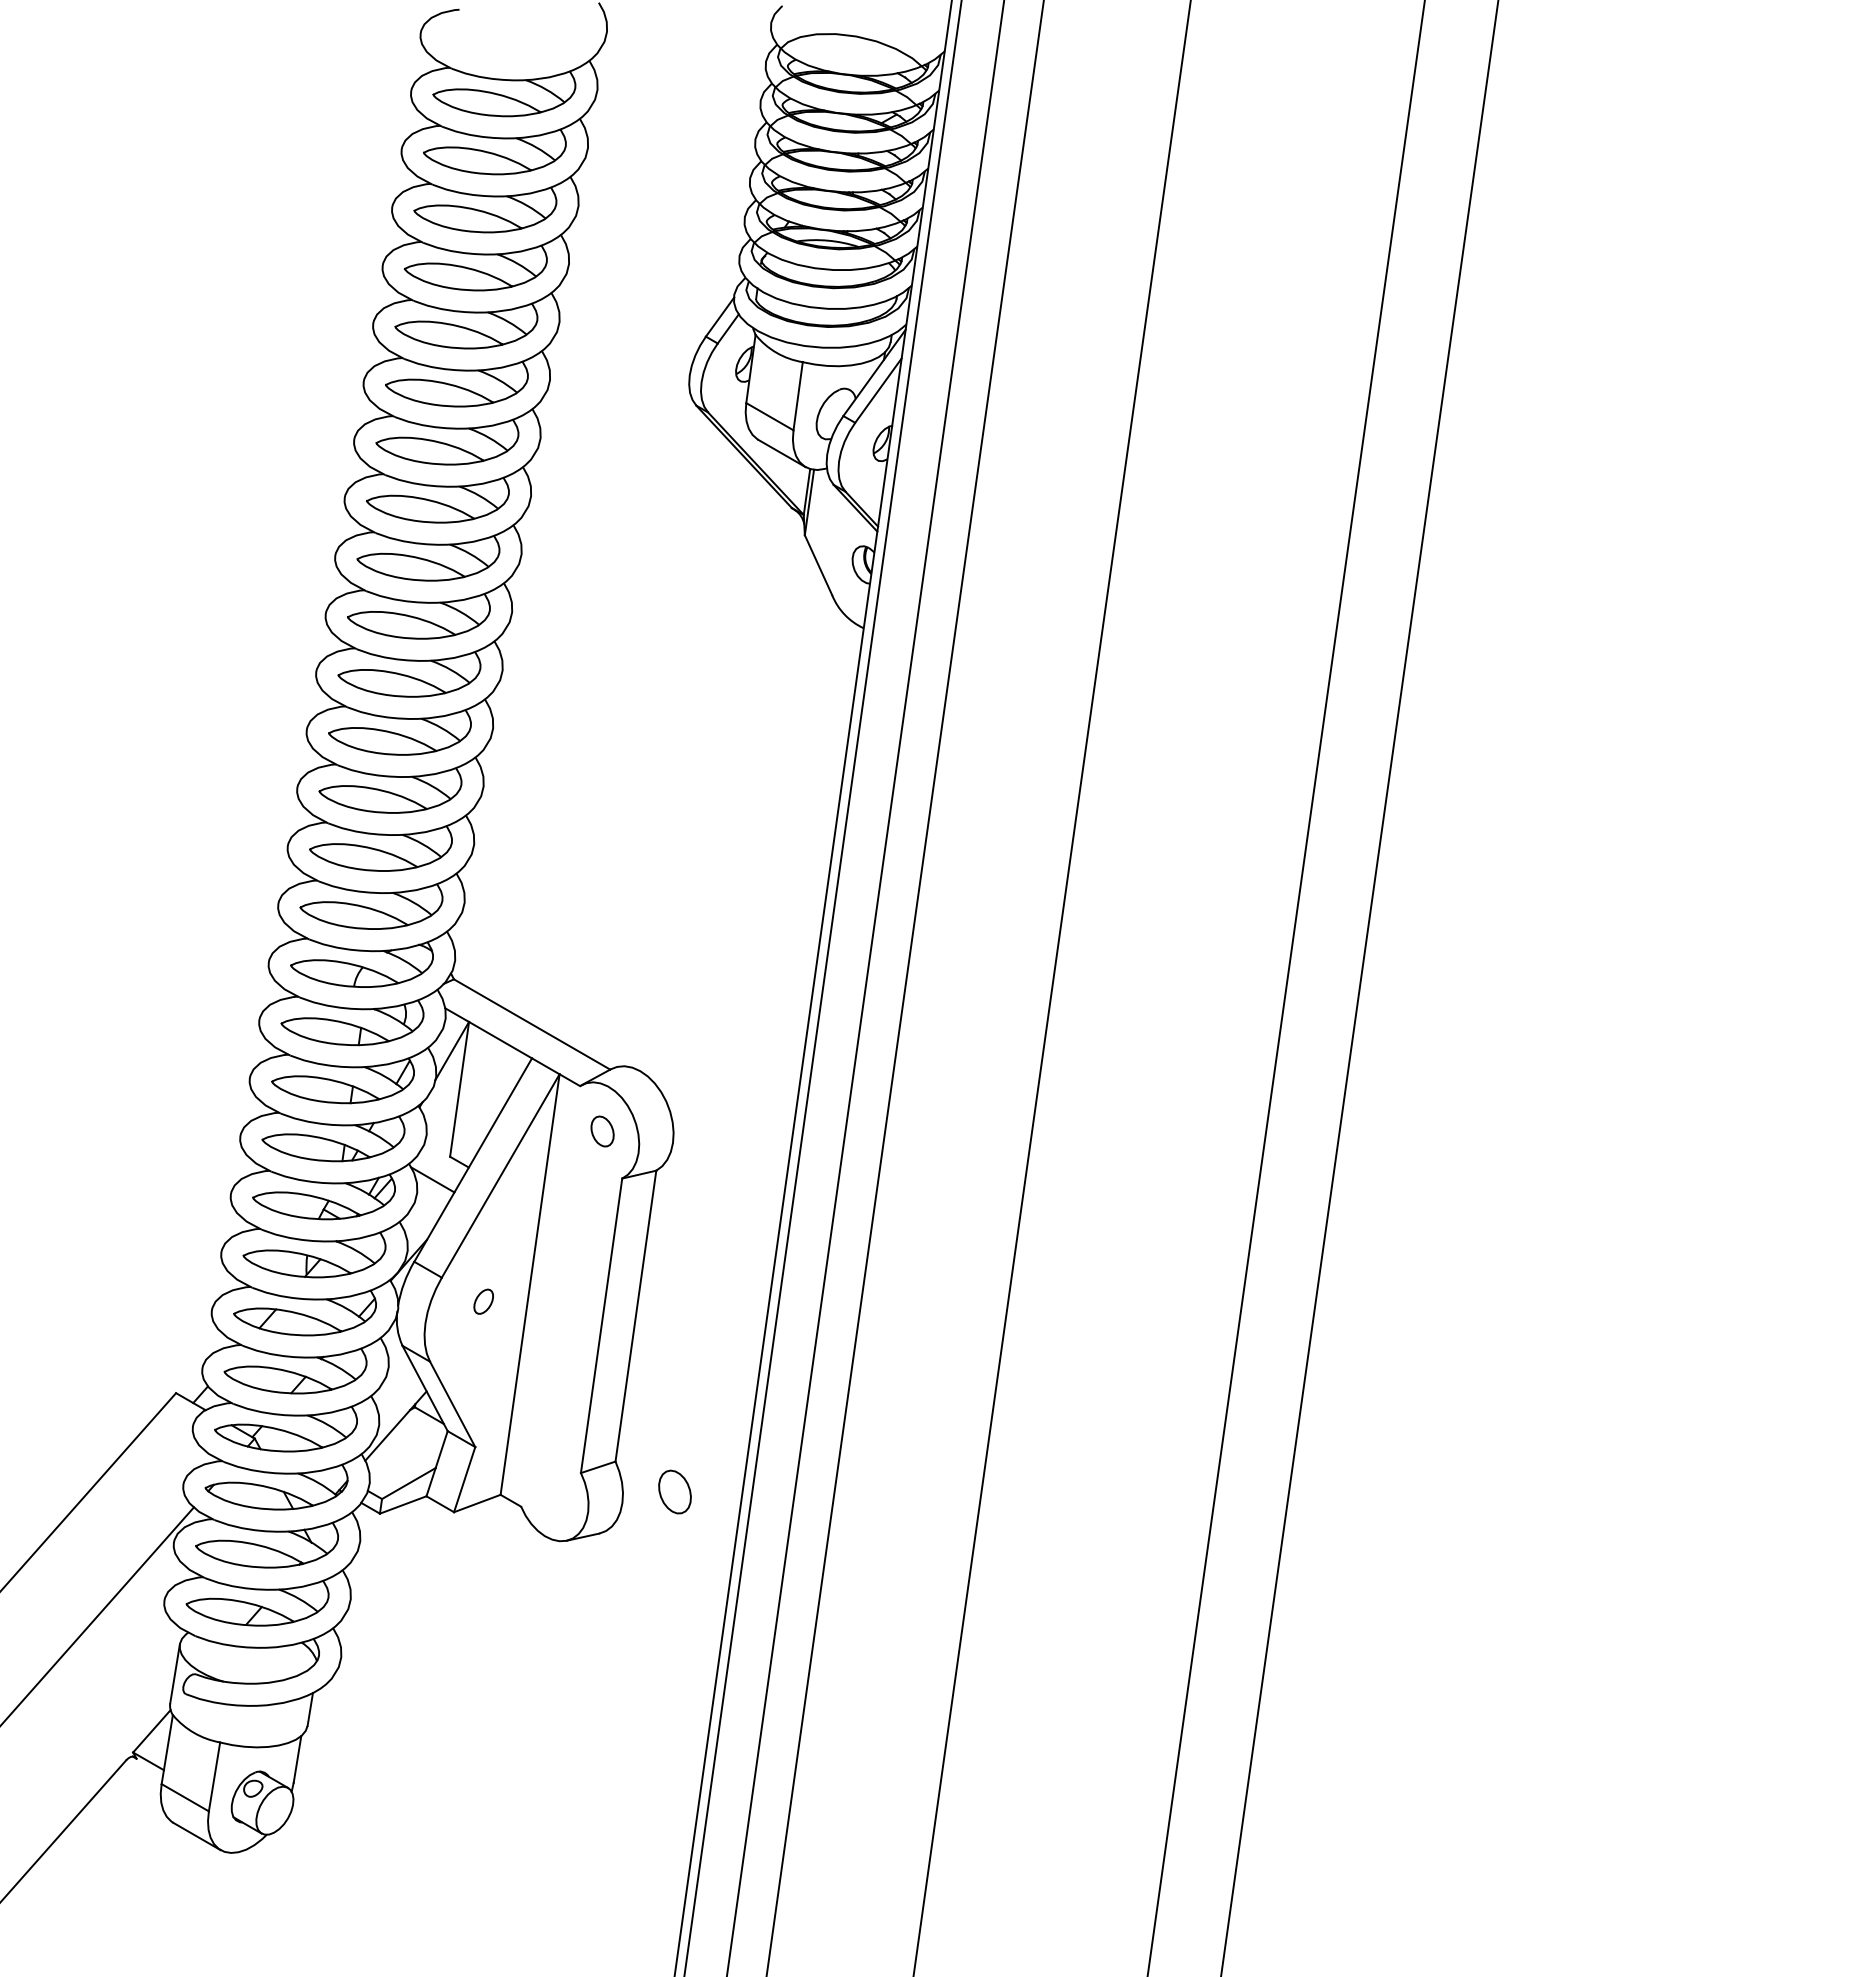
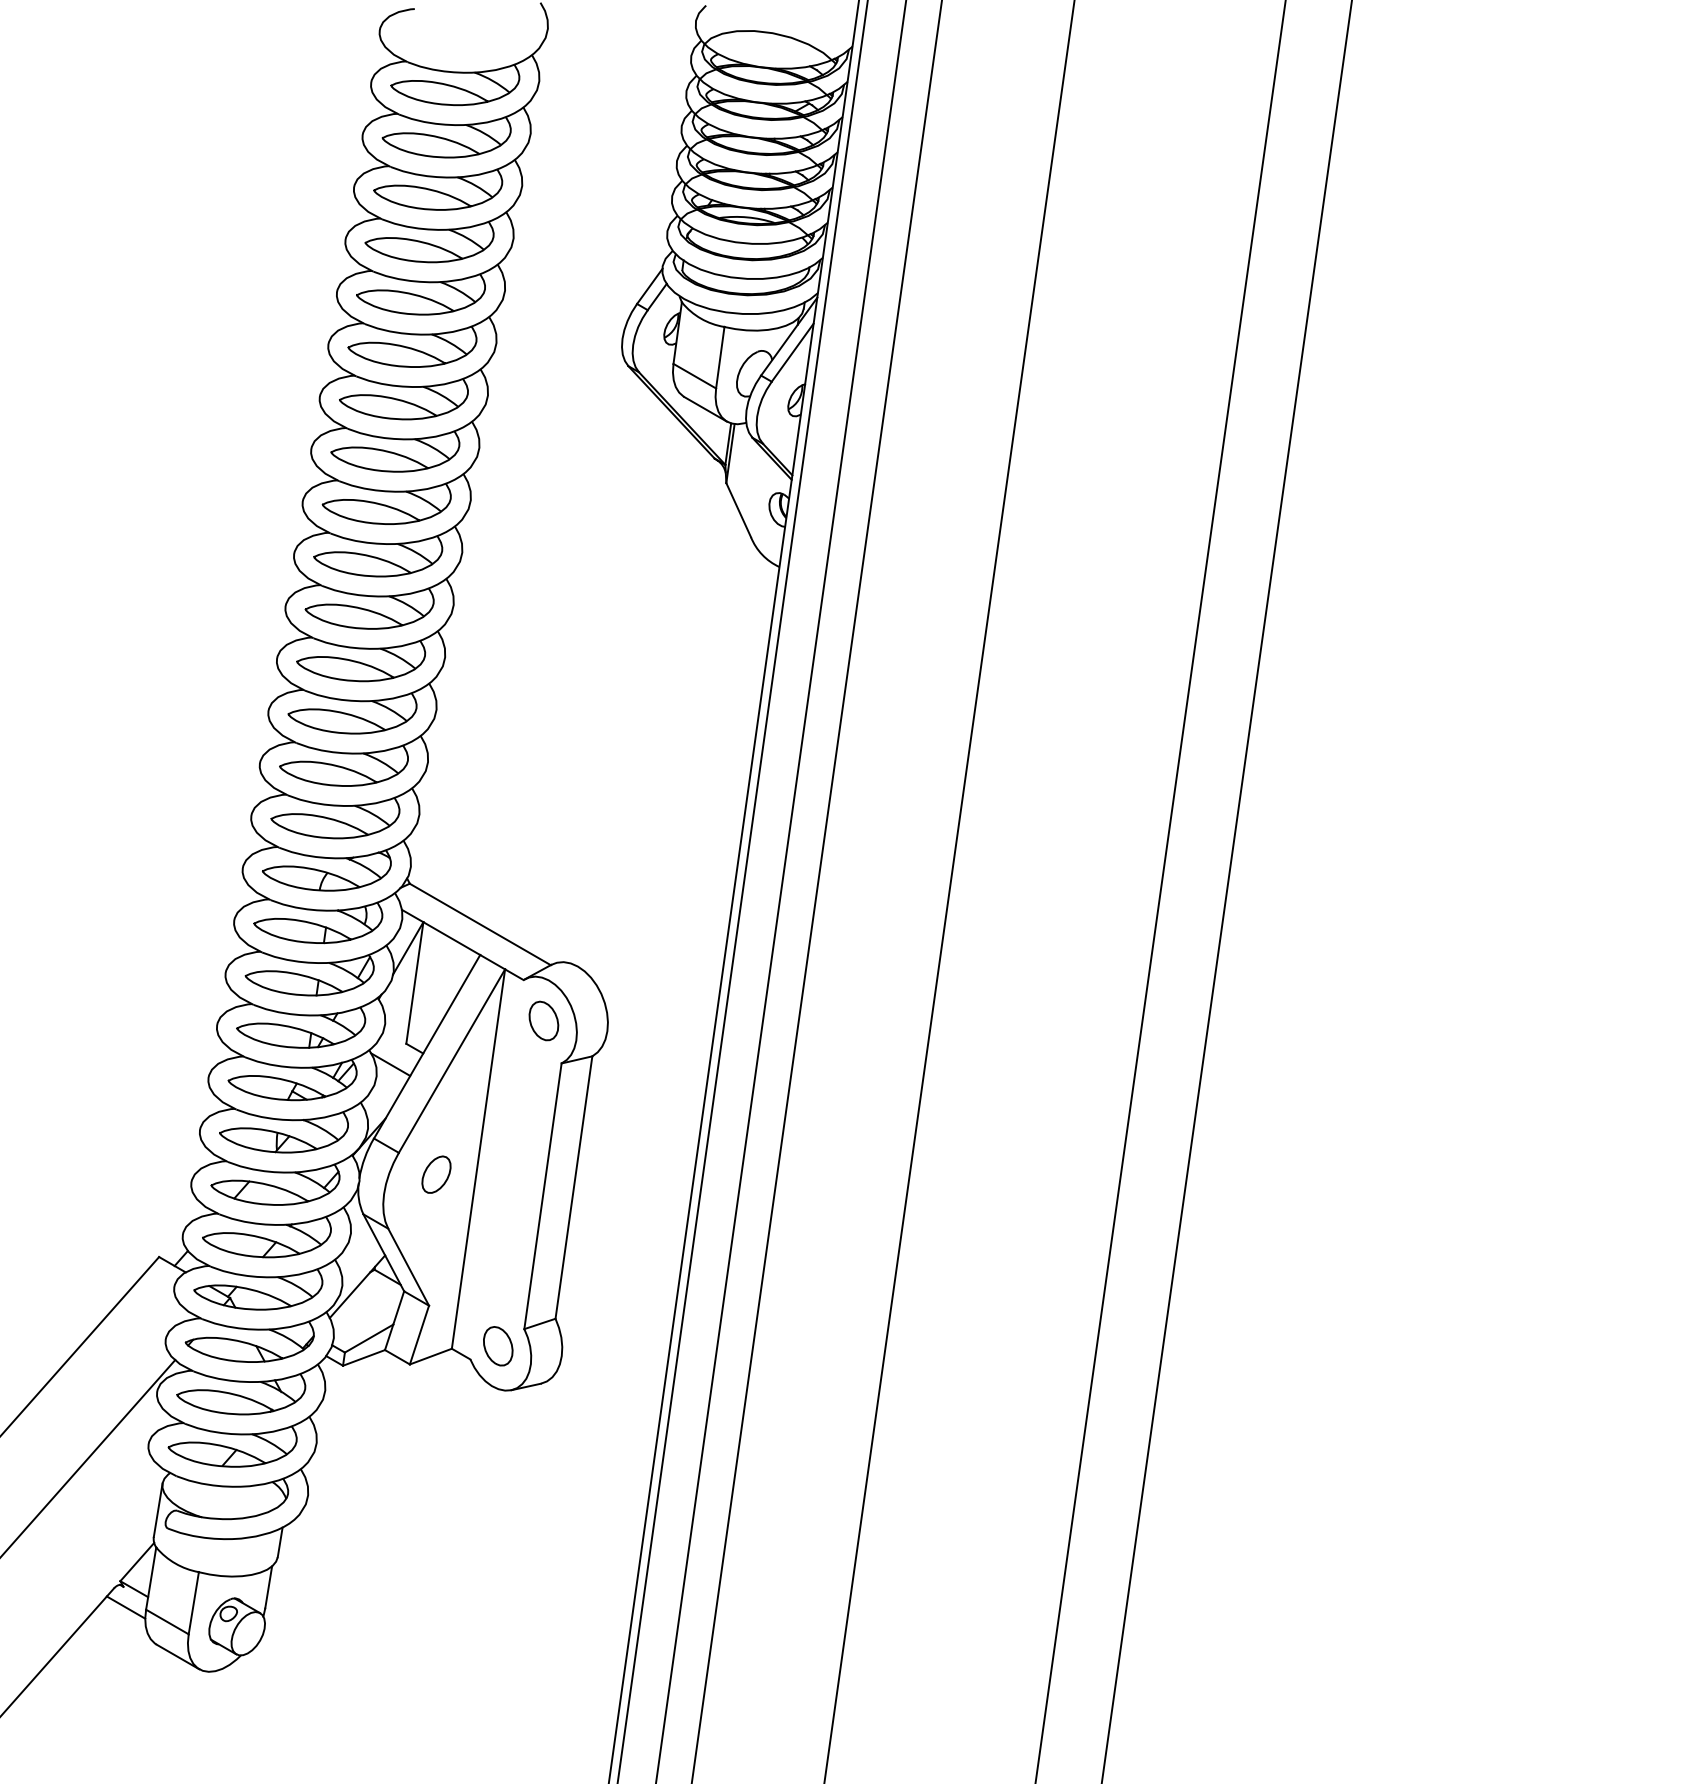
part: (602, 1131) -> (543, 1021), size x1.43
part: (483, 1301) -> (436, 1174), size x1.67
part: (674, 1491) -> (497, 1345), moved
line: (139, 1781) -> (126, 1607), added

